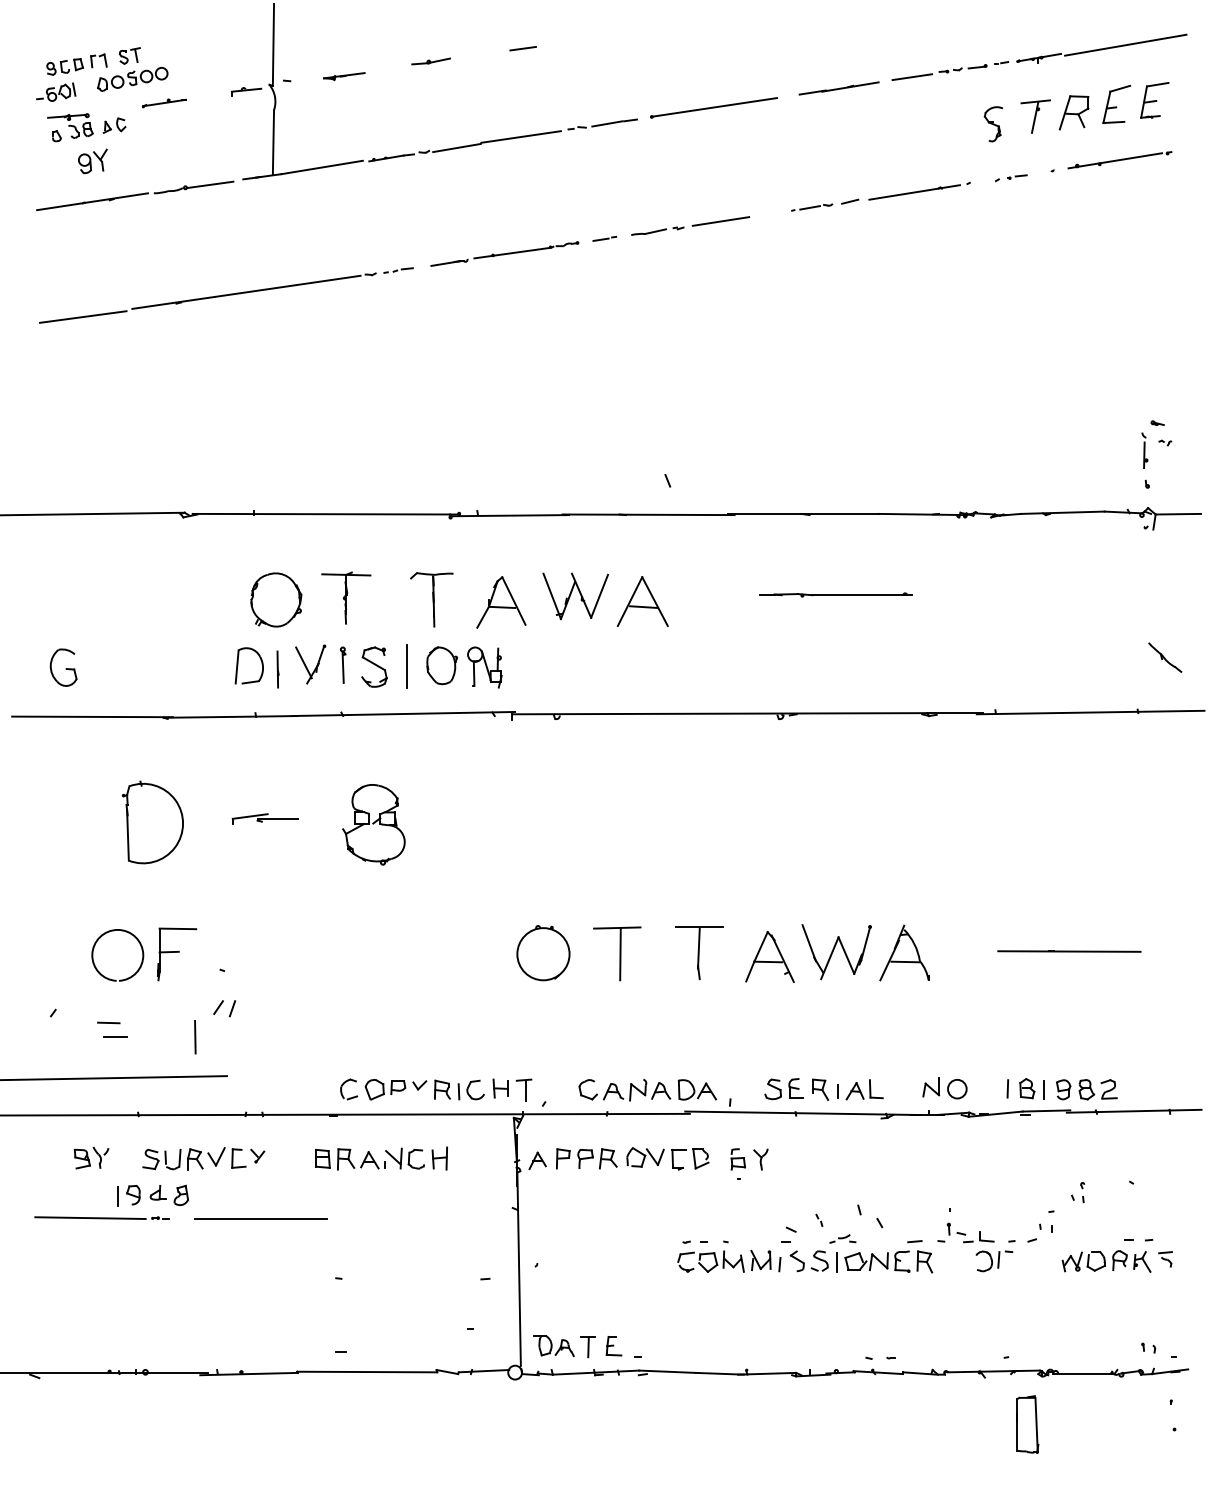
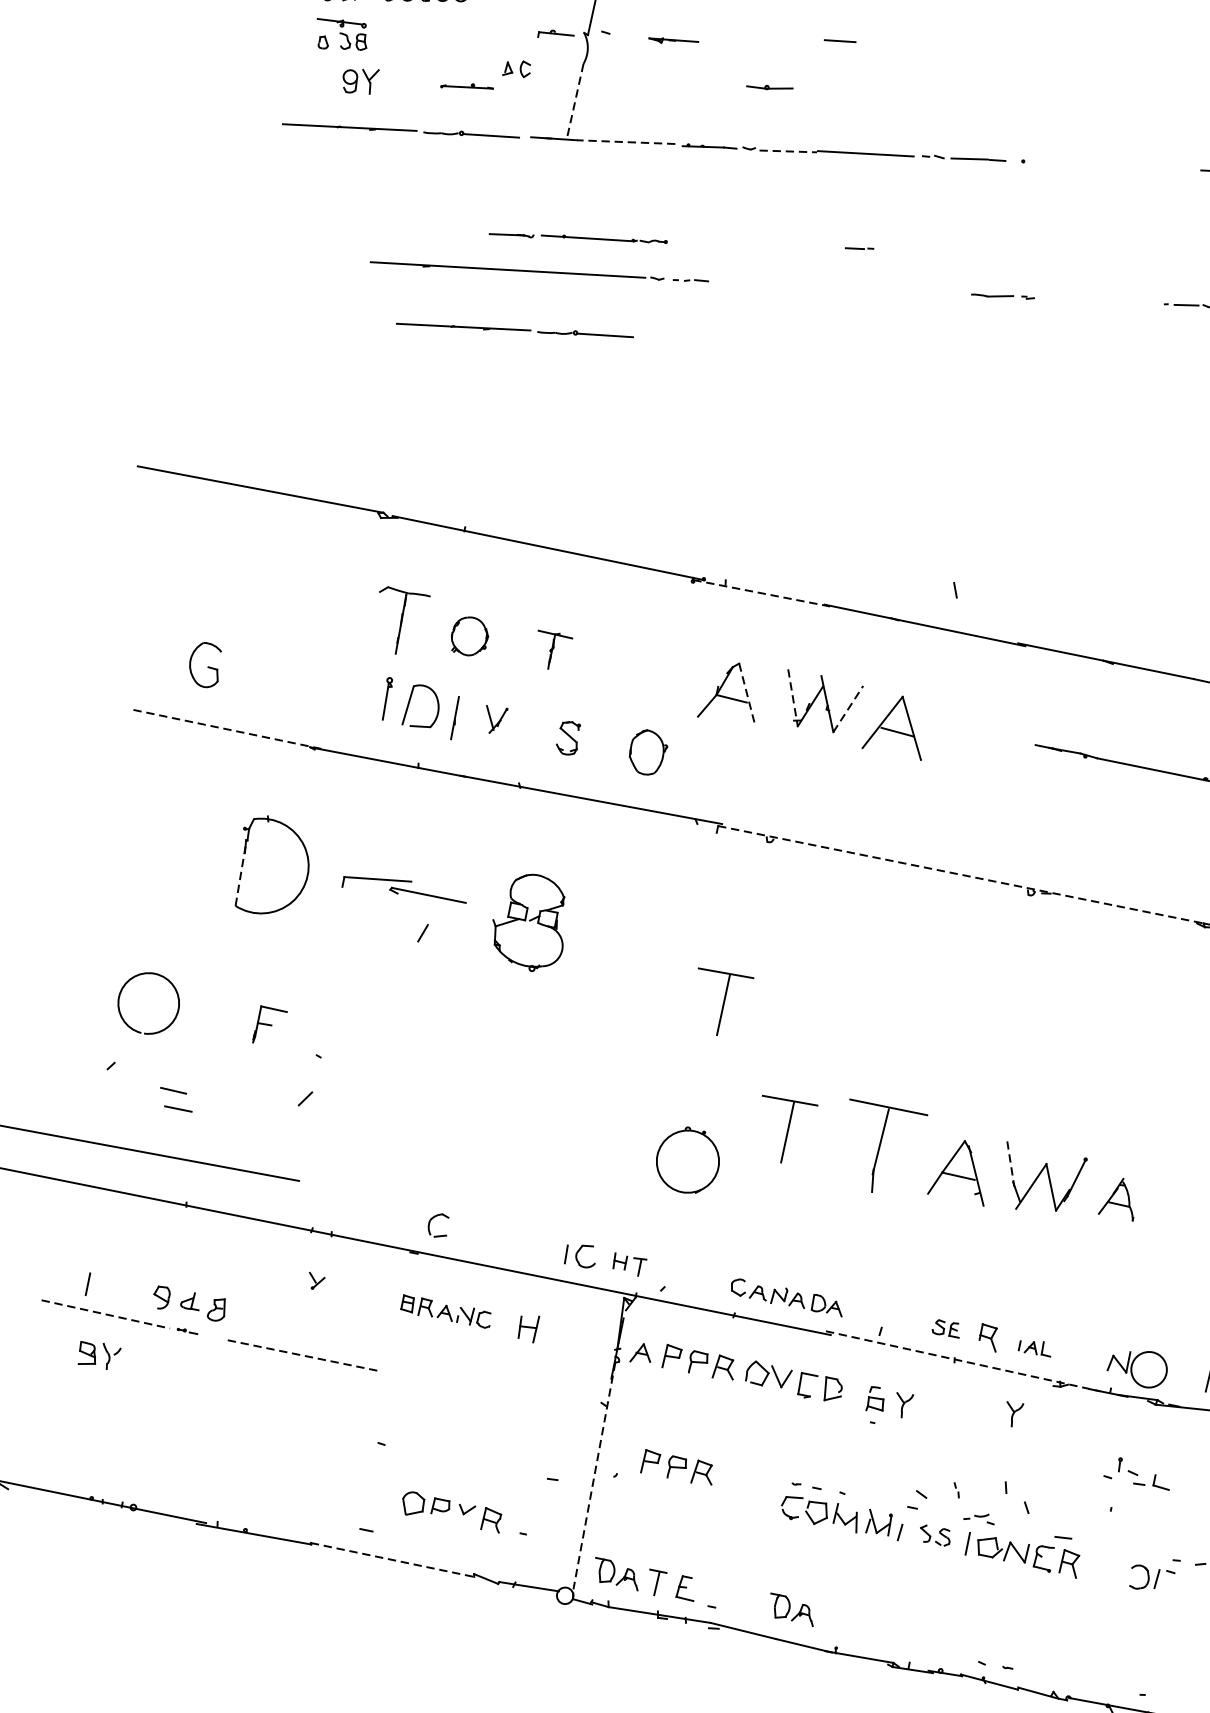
line: (522, 48) -> (839, 40), moved
part: (430, 61) -> (769, 87), moved
part: (164, 103) -> (467, 87), moved
line: (714, 107) -> (1098, 165), removed
part: (114, 125) -> (517, 68), moved
line: (273, 143) -> (575, 102), solid -> dashed
line: (457, 147) -> (789, 150), solid -> dashed
line: (321, 167) -> (625, 141), solid -> dashed
line: (720, 221) -> (1078, 299), removed
line: (604, 238) -> (859, 247), moved
part: (504, 253) -> (578, 236), moved
line: (82, 316) -> (310, 259), removed
part: (262, 340) -> (515, 330), added
line: (510, 515) -> (763, 593), solid -> dashed
line: (599, 595) -> (848, 708), solid -> dashed
line: (552, 596) -> (793, 698), solid -> dashed
part: (346, 597) -> (552, 650), size x0.6
part: (276, 599) -> (470, 635), size x0.6
part: (431, 599) -> (398, 621), moved
line: (514, 601) -> (747, 694), solid -> dashed
part: (310, 664) -> (494, 719), size x0.6
part: (343, 664) -> (386, 698), moved
part: (374, 666) -> (568, 737), size x0.7
line: (406, 666) -> (606, 745), removed
part: (484, 667) -> (696, 764), removed
line: (719, 713) -> (960, 874), solid -> dashed
line: (93, 716) -> (228, 729), solid -> dashed
part: (264, 818) -> (404, 888), size x1.6
line: (127, 834) -> (240, 875), solid -> dashed
part: (543, 859) -> (720, 1003), added
line: (809, 943) -> (1011, 1164), solid -> dashed
part: (904, 952) -> (1119, 1197), size x0.6
part: (543, 953) -> (688, 1160), moved
part: (699, 953) -> (880, 1150), size x1.4
part: (177, 954) -> (270, 1027), size x0.6
arc: (95, 964) -> (120, 1008), moved
line: (232, 1008) -> (423, 932), moved
line: (195, 1036) -> (271, 1127), removed
circle: (957, 1088) -> (1149, 1369), size x1.6
part: (407, 1089) -> (451, 1511), moved
part: (512, 1089) -> (629, 1264), size x0.7
part: (783, 1089) -> (945, 1328), size x0.6
part: (860, 1089) -> (1035, 1347), size x0.6
part: (647, 1090) -> (786, 1297), size x0.7
line: (803, 1113) -> (963, 1361), solid -> dashed
part: (852, 1148) -> (1012, 1414), added
part: (91, 1157) -> (98, 1354), moved
part: (194, 1158) -> (241, 1269), removed
part: (369, 1158) -> (445, 1311), size x0.7
line: (117, 1196) -> (87, 1284), moved
line: (91, 1218) -> (106, 1315), solid -> dashed
line: (260, 1219) -> (304, 1356), solid -> dashed
part: (965, 1232) -> (1138, 1472), moved
part: (586, 1248) -> (678, 1467), added
part: (808, 1261) -> (934, 1535), size x0.7
line: (519, 1269) -> (594, 1476), solid -> dashed
part: (703, 1346) -> (791, 1610), added
line: (367, 1372) -> (392, 1560), solid -> dashed

